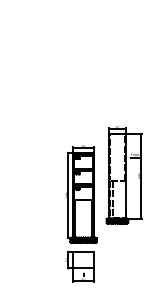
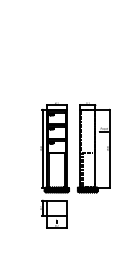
part: (123, 175) -> (93, 148), moved

